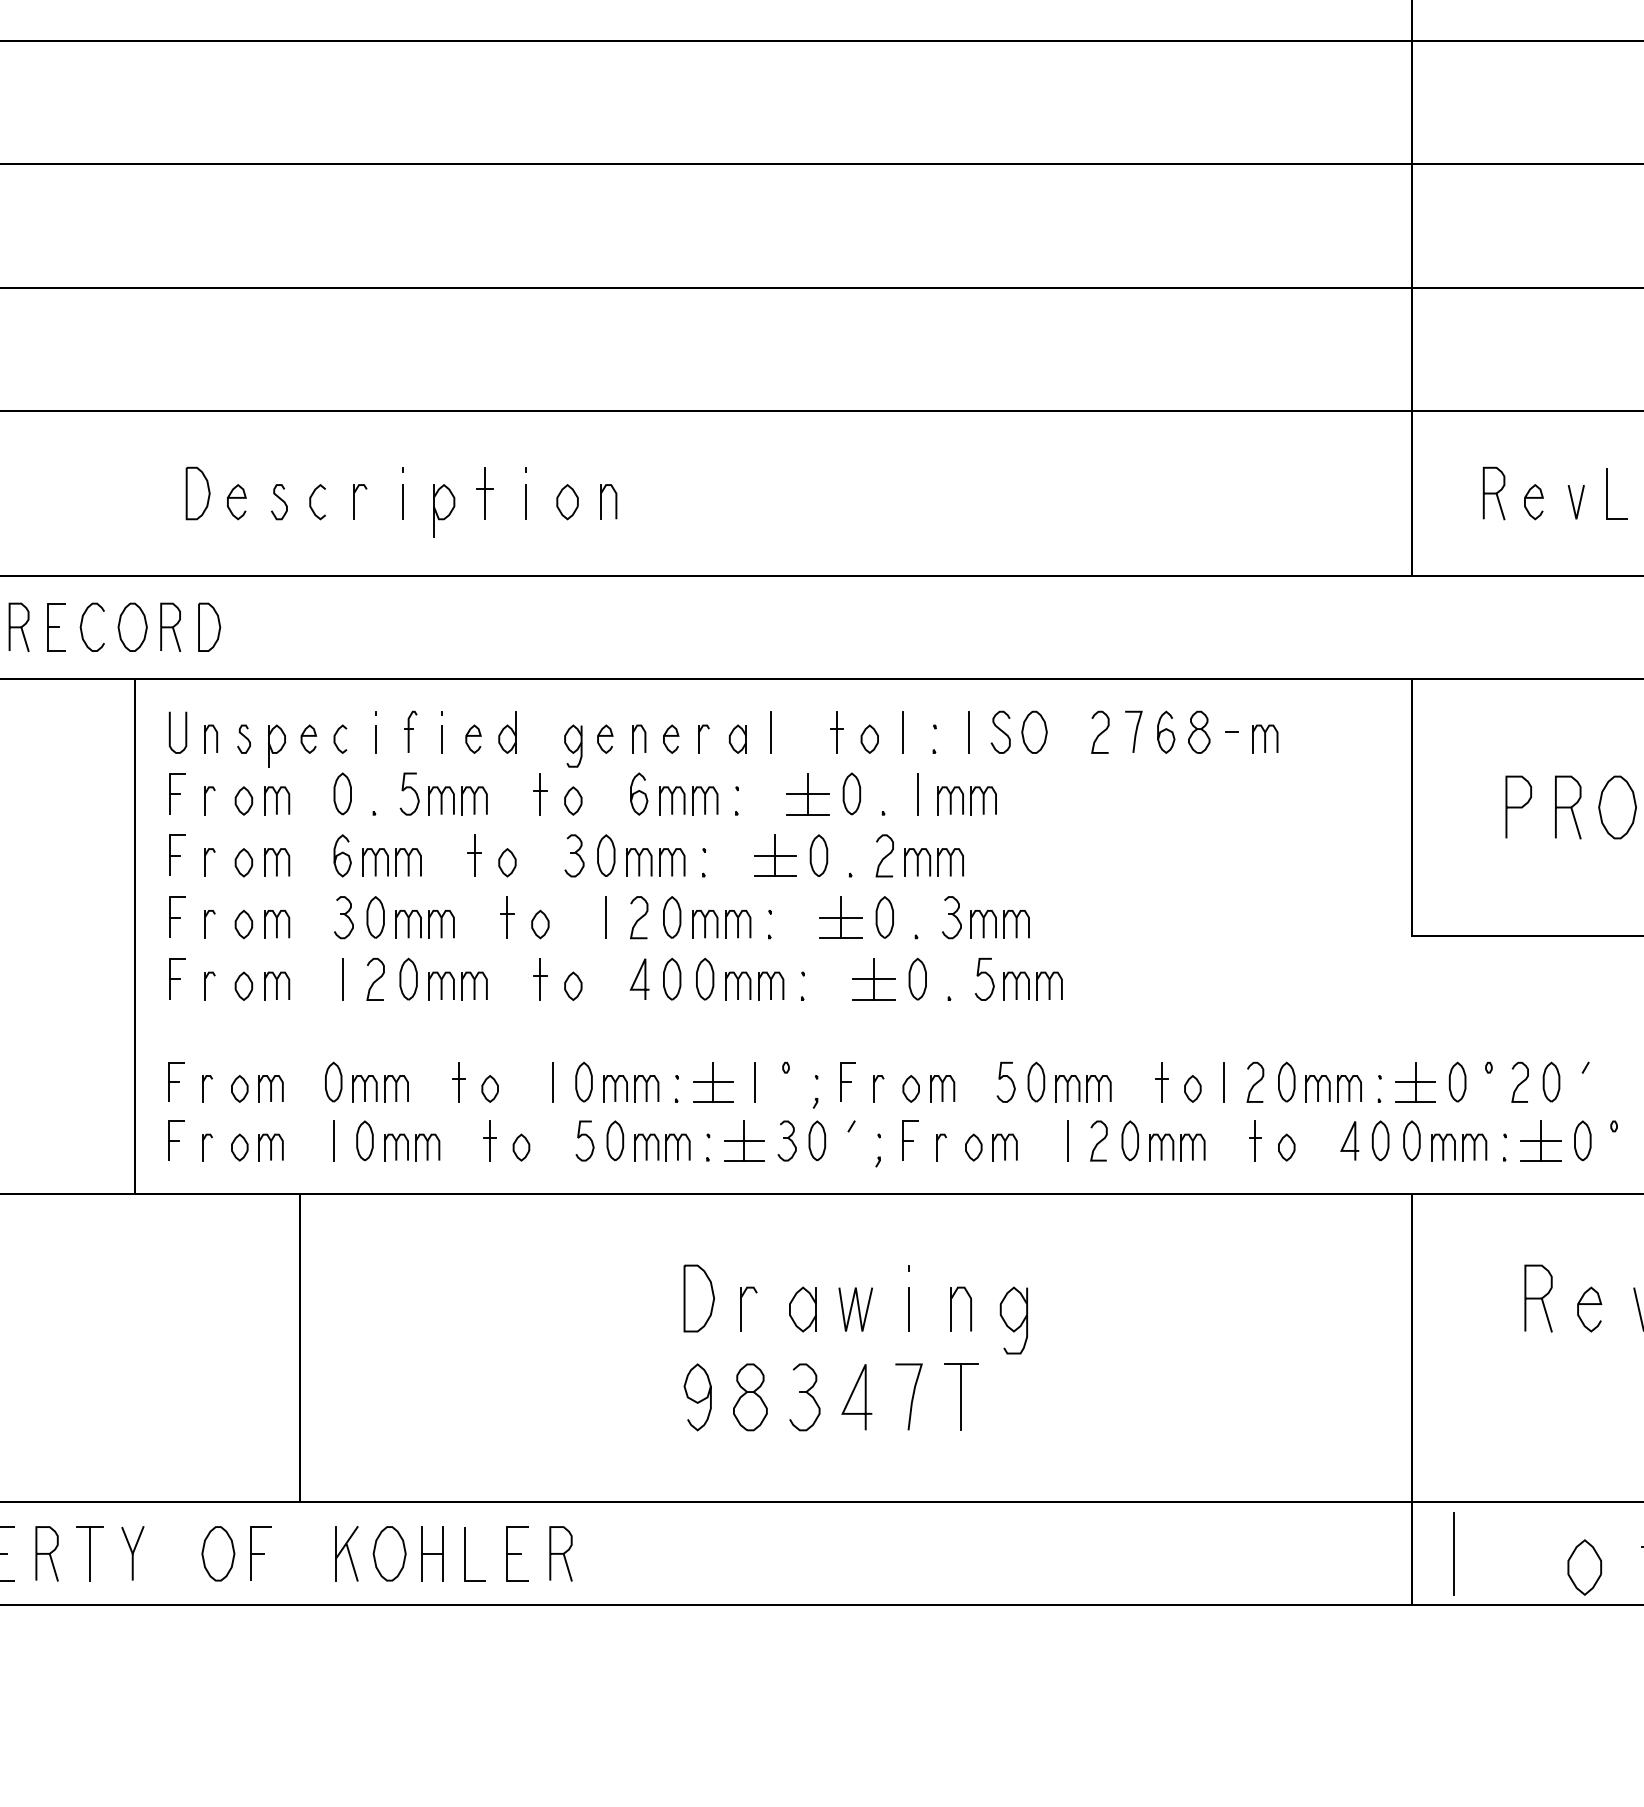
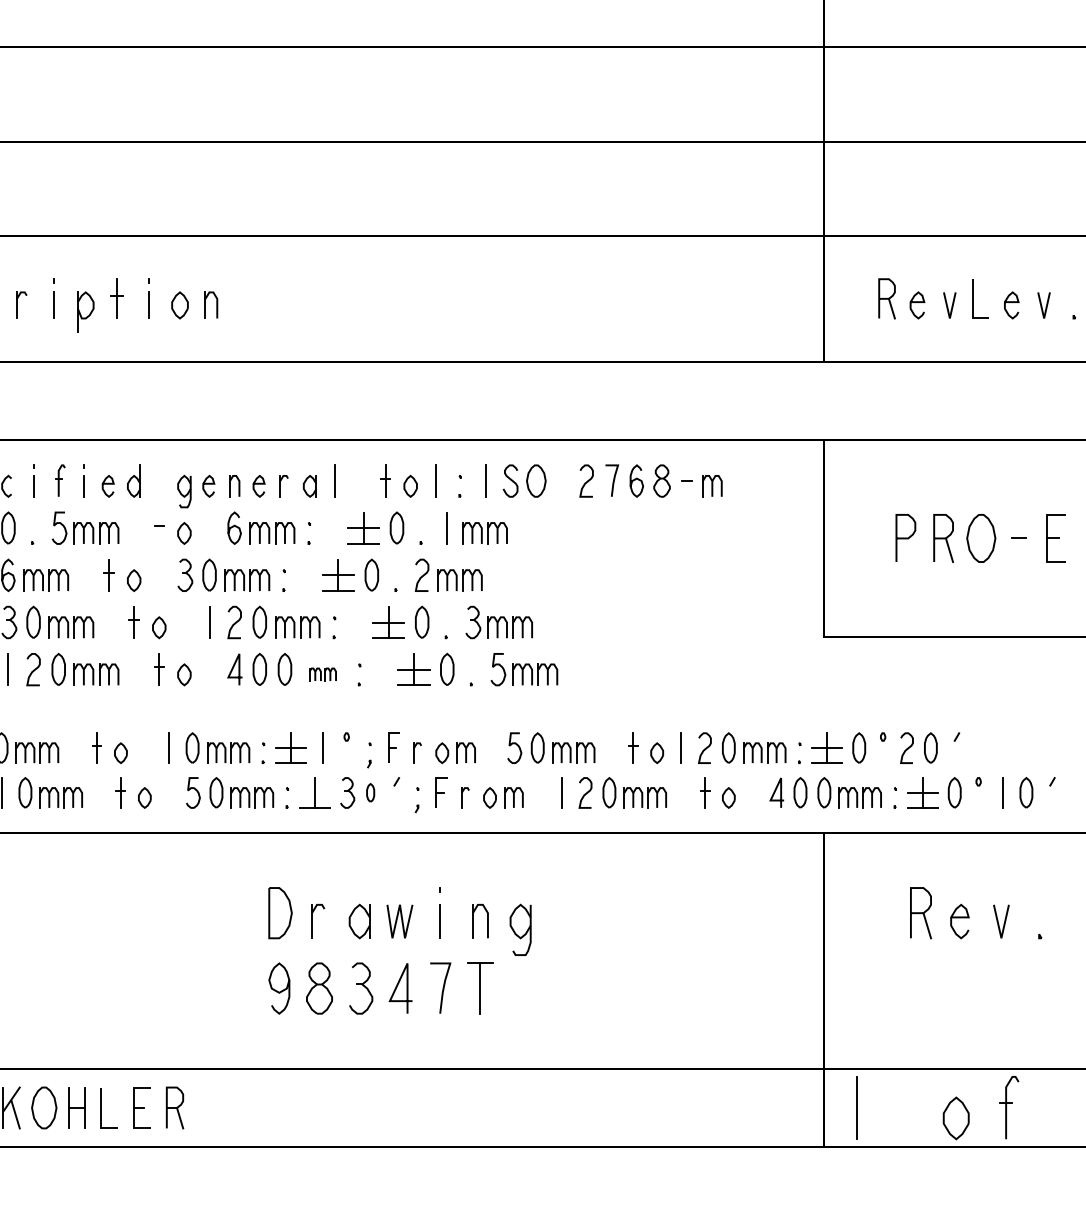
line: (540, 793) -> (159, 527), removed
part: (754, 985) -> (322, 674), size x0.6
part: (817, 1140) -> (370, 792), size x0.6
line: (744, 1141) -> (315, 793), removed

